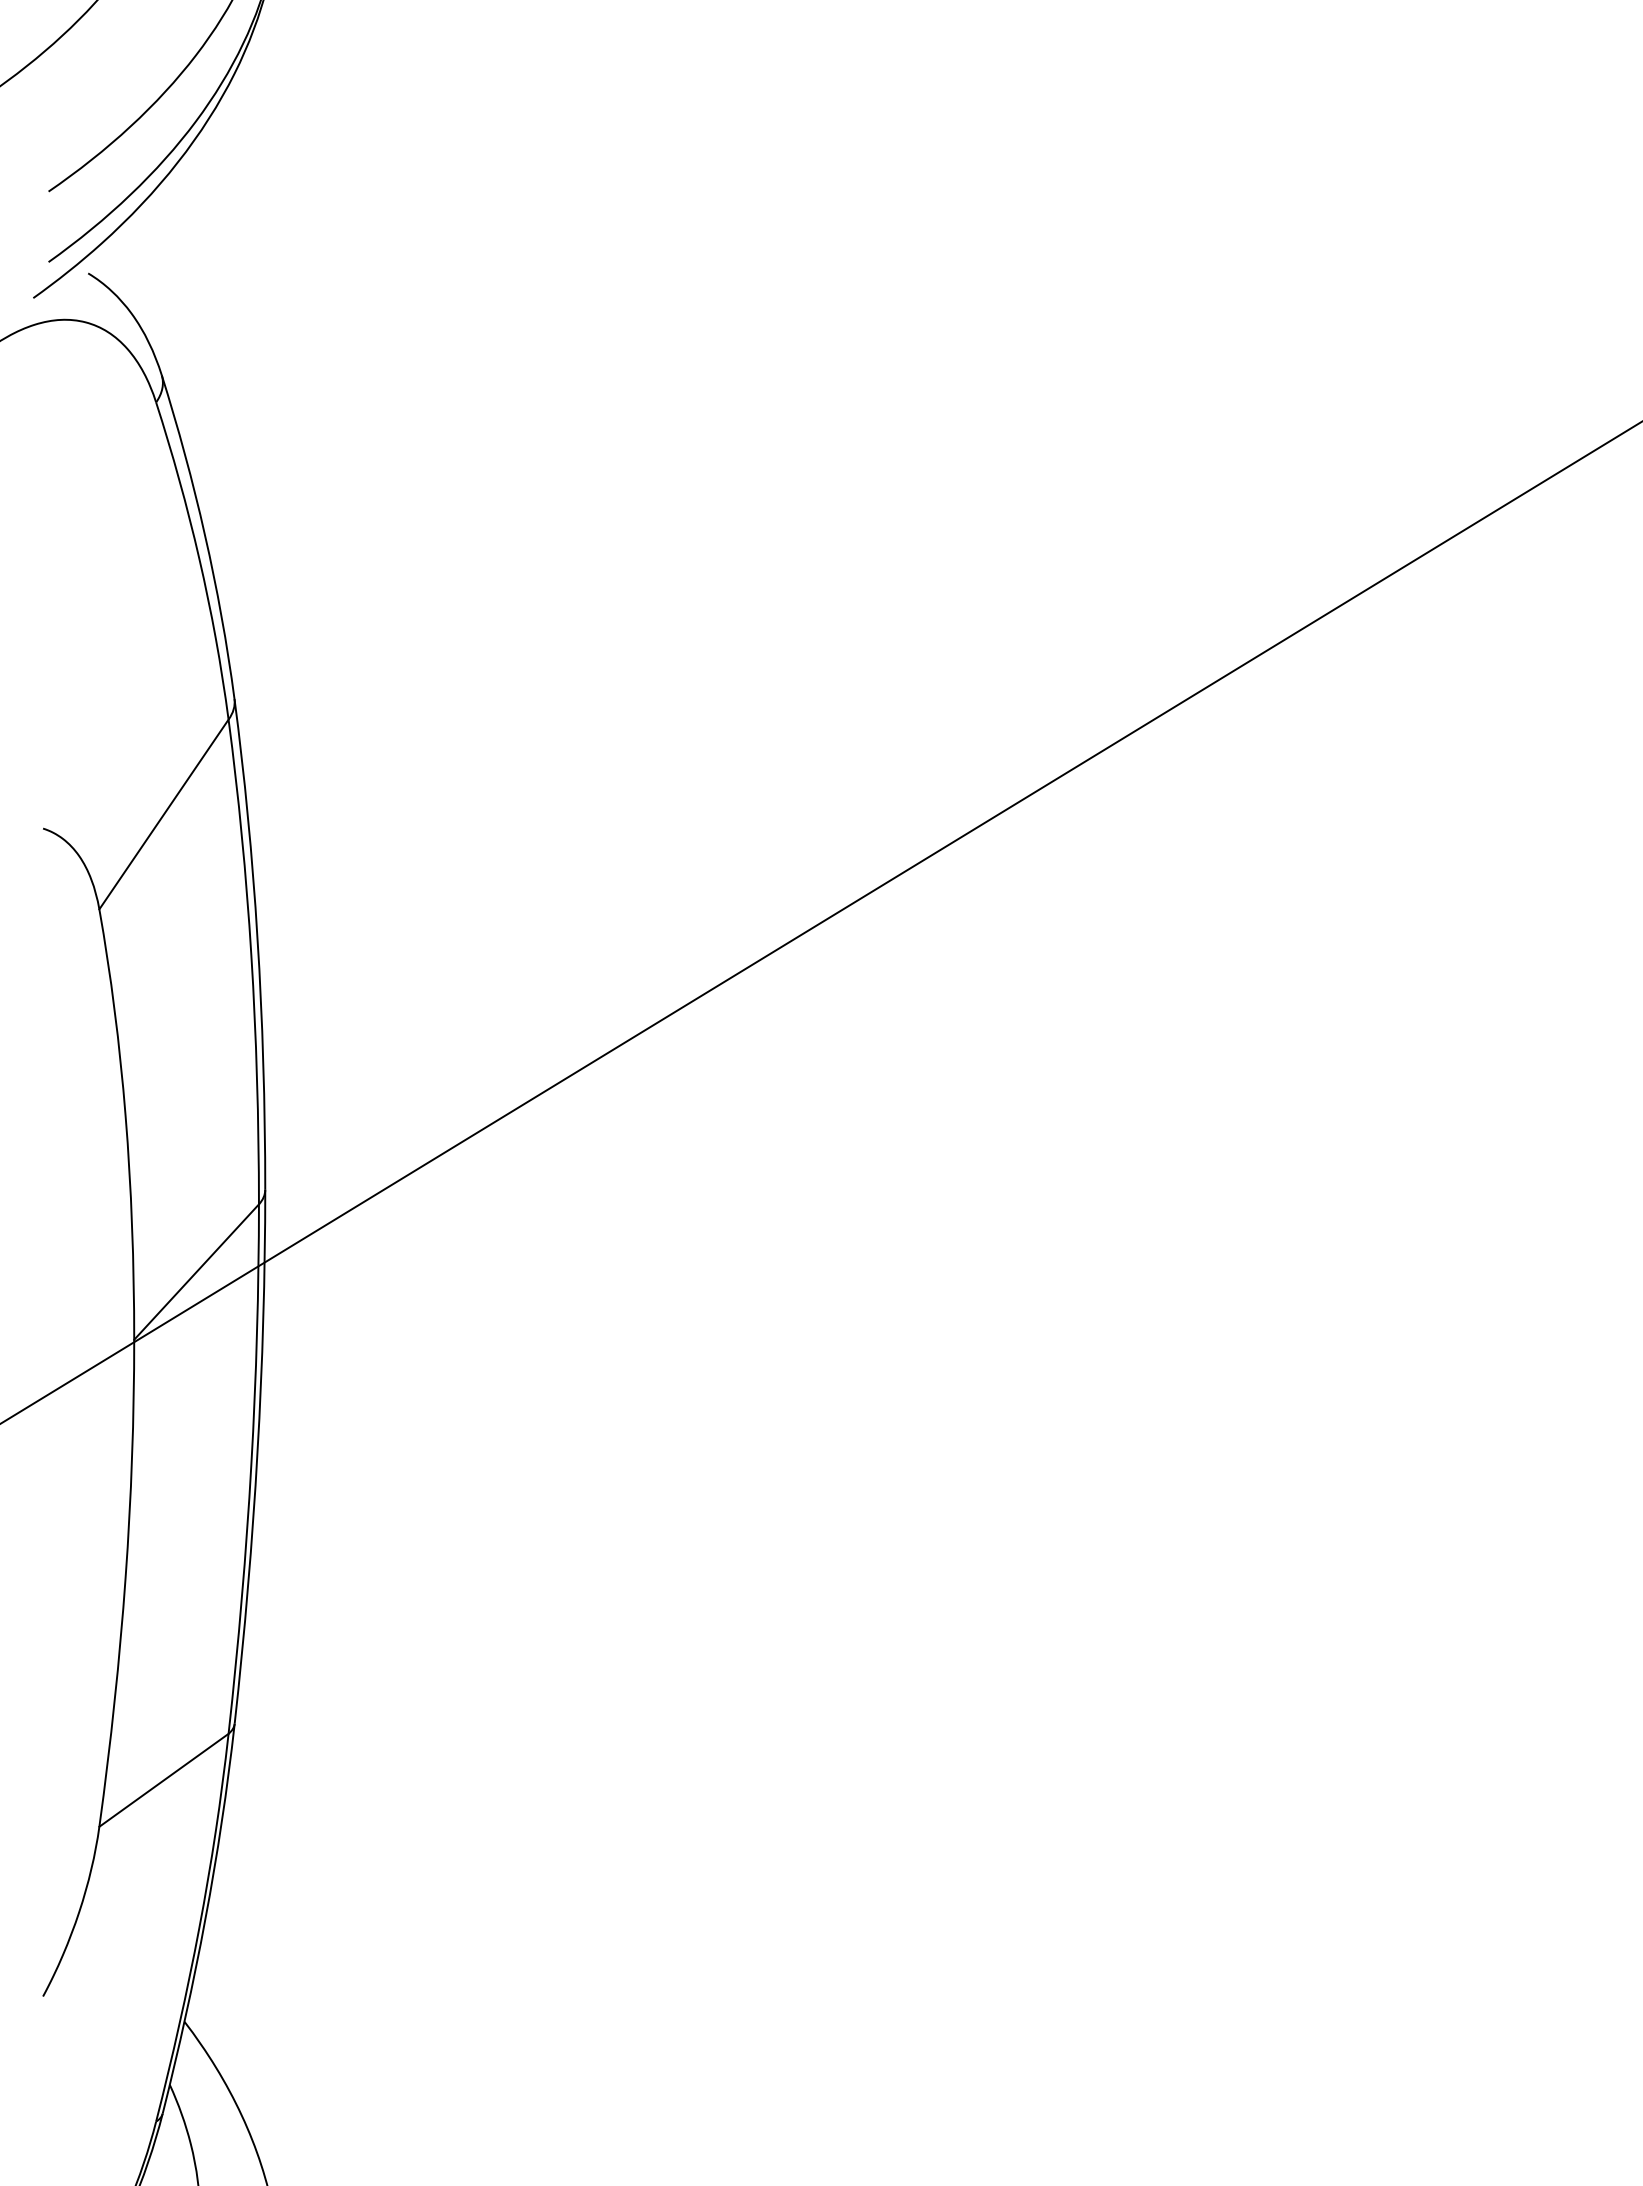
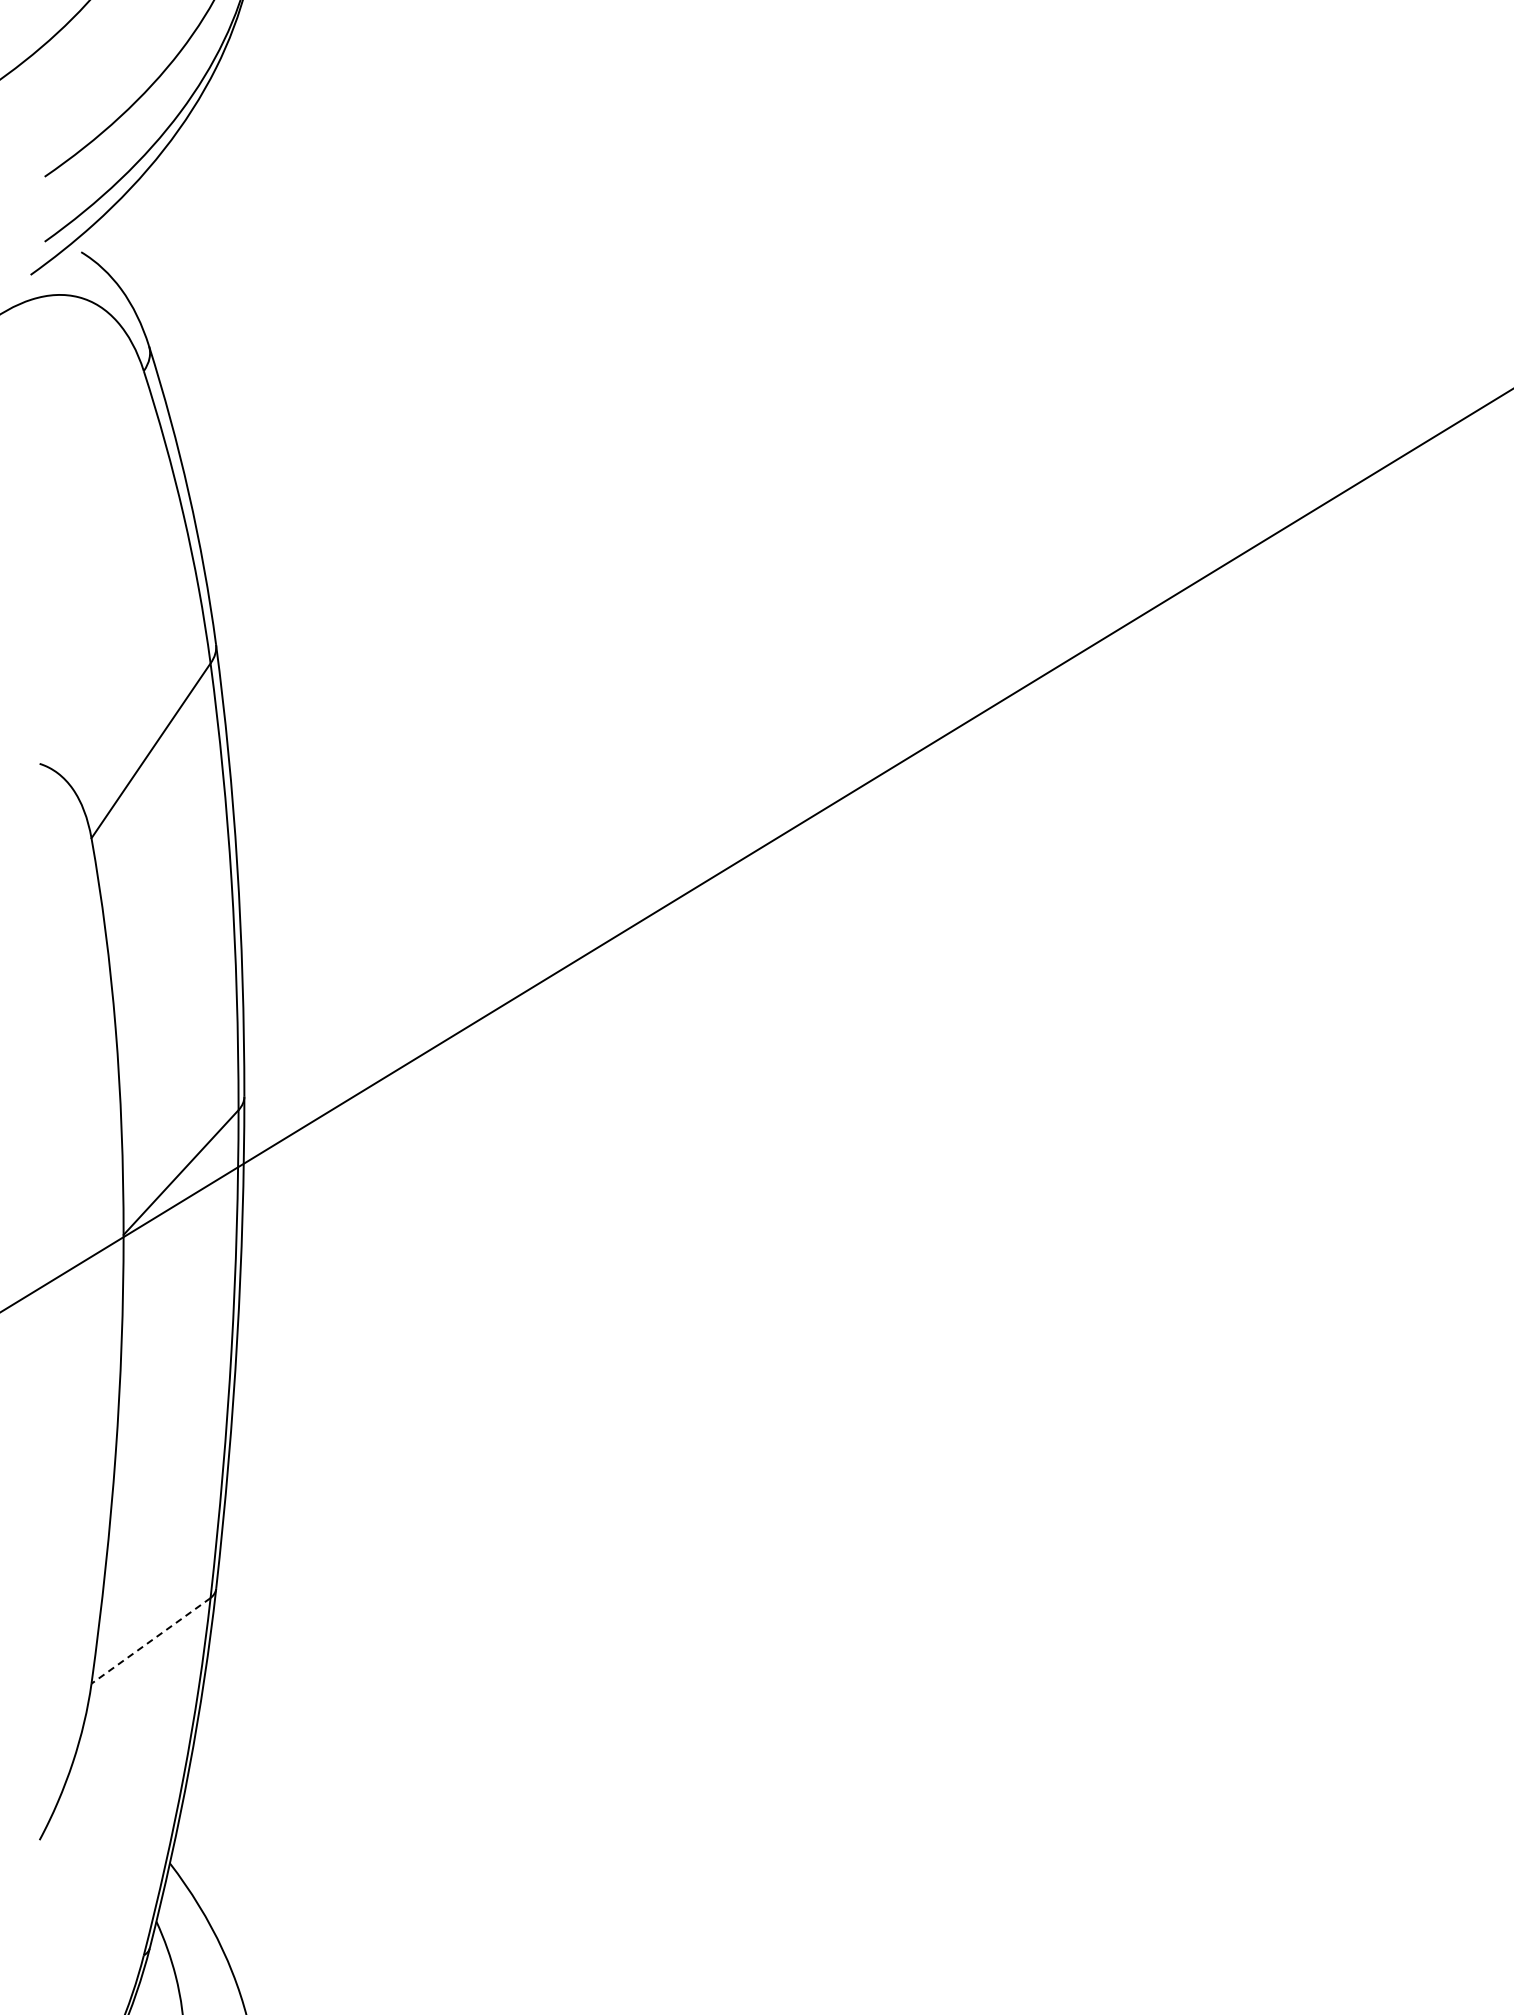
line: (163, 1780) -> (150, 1641), solid -> dashed

